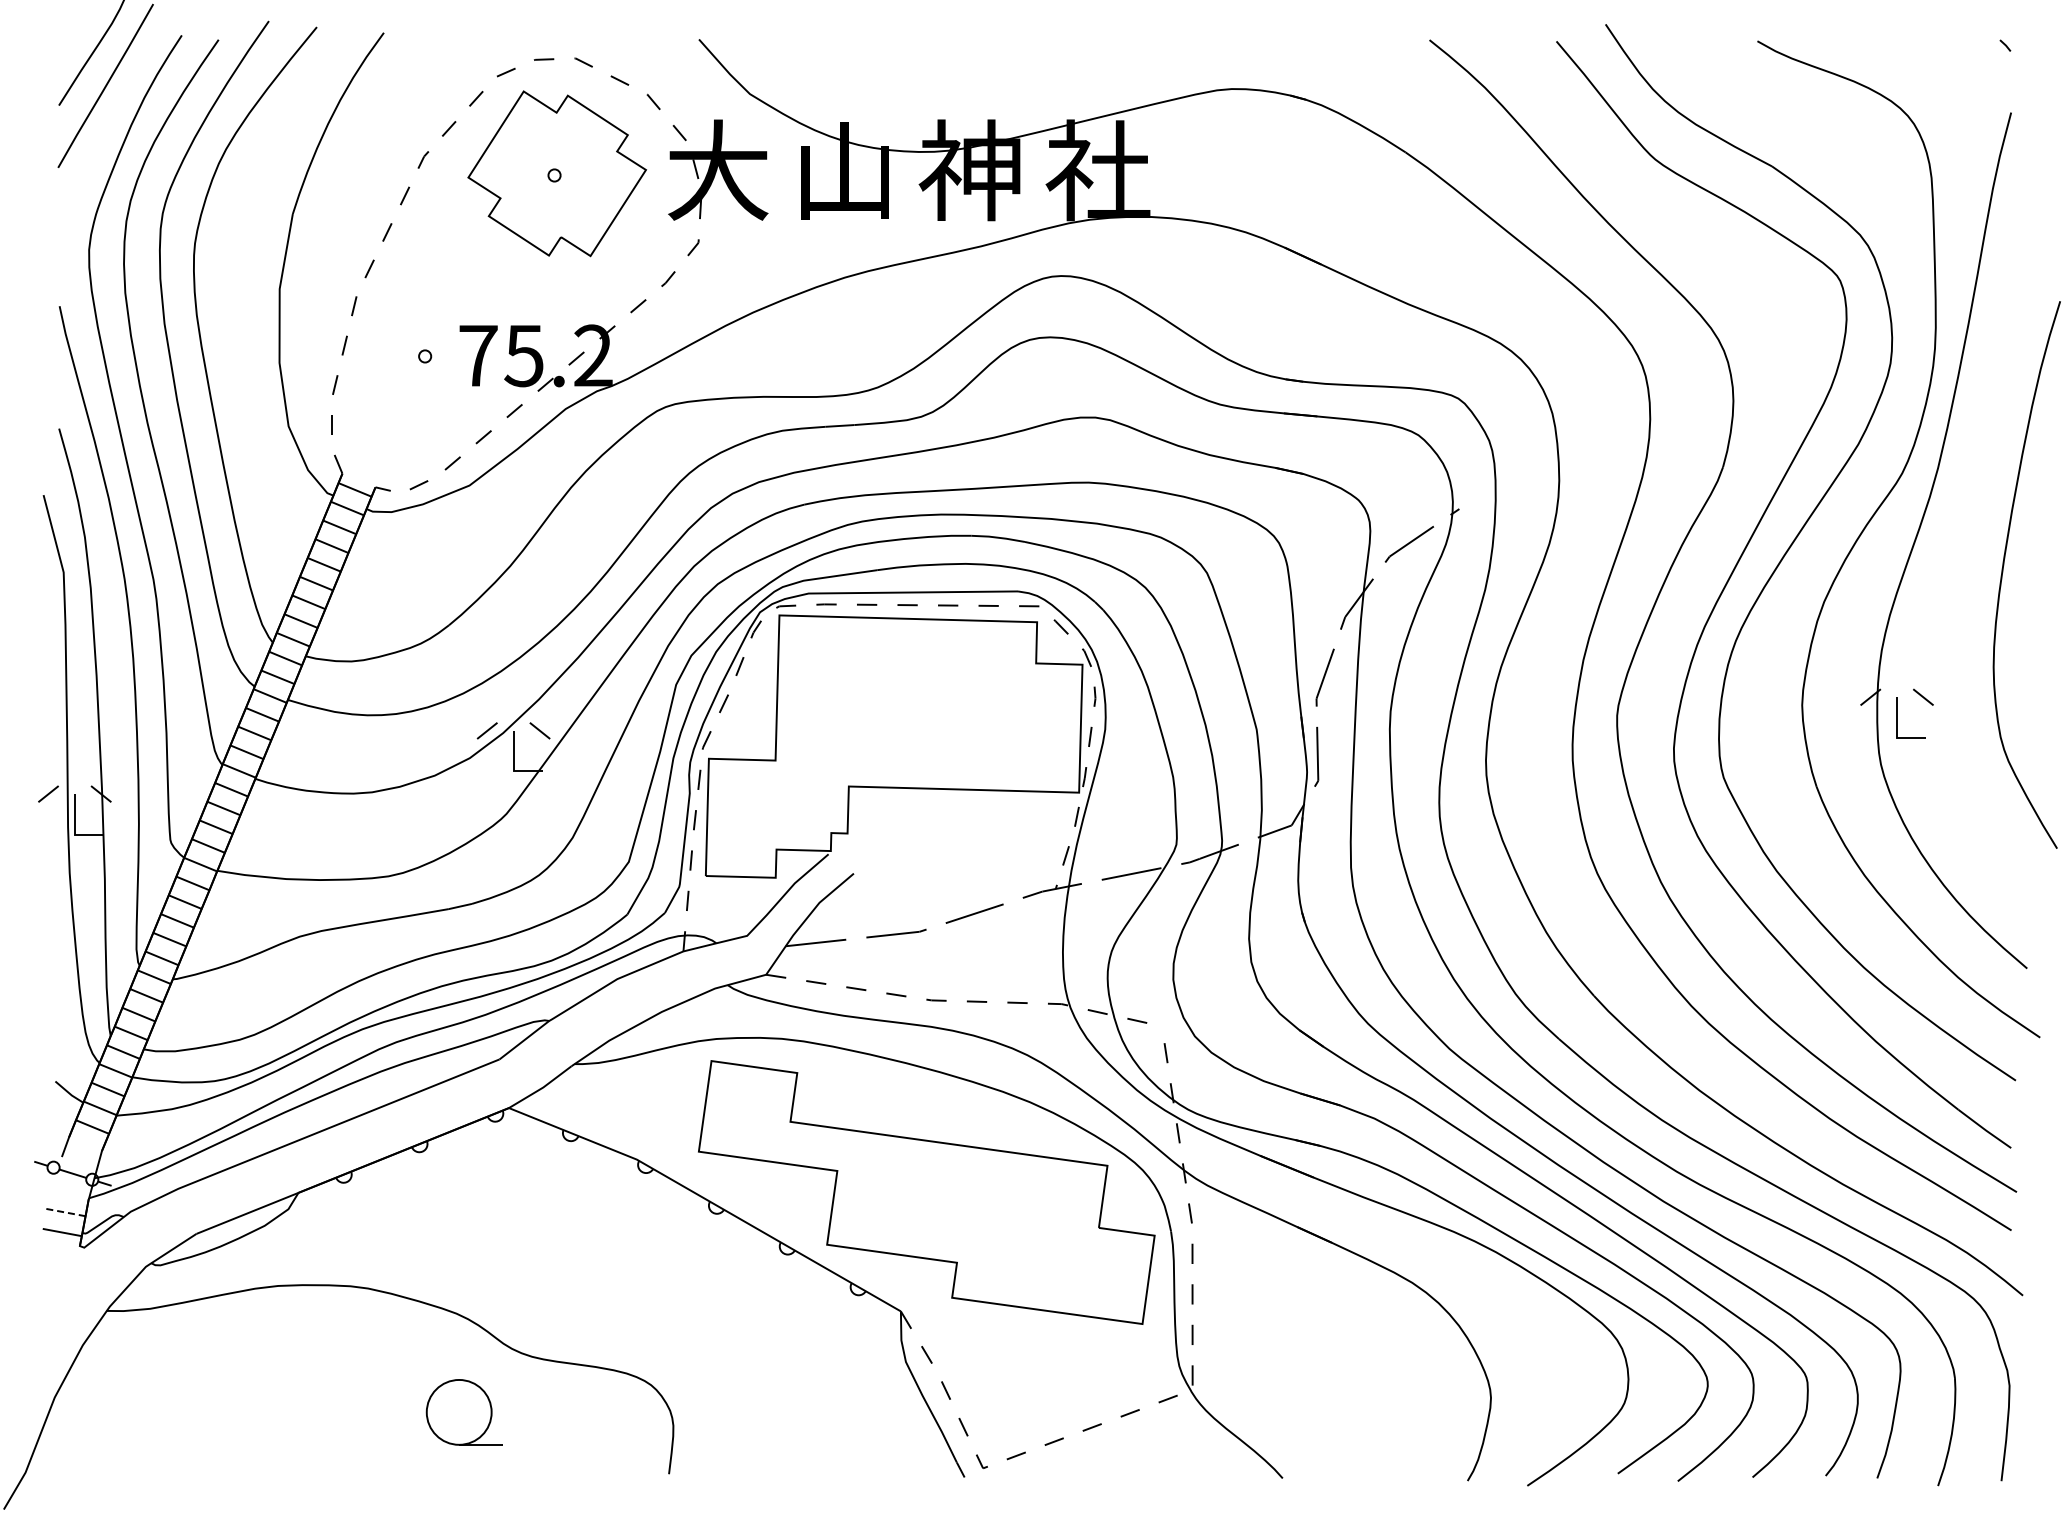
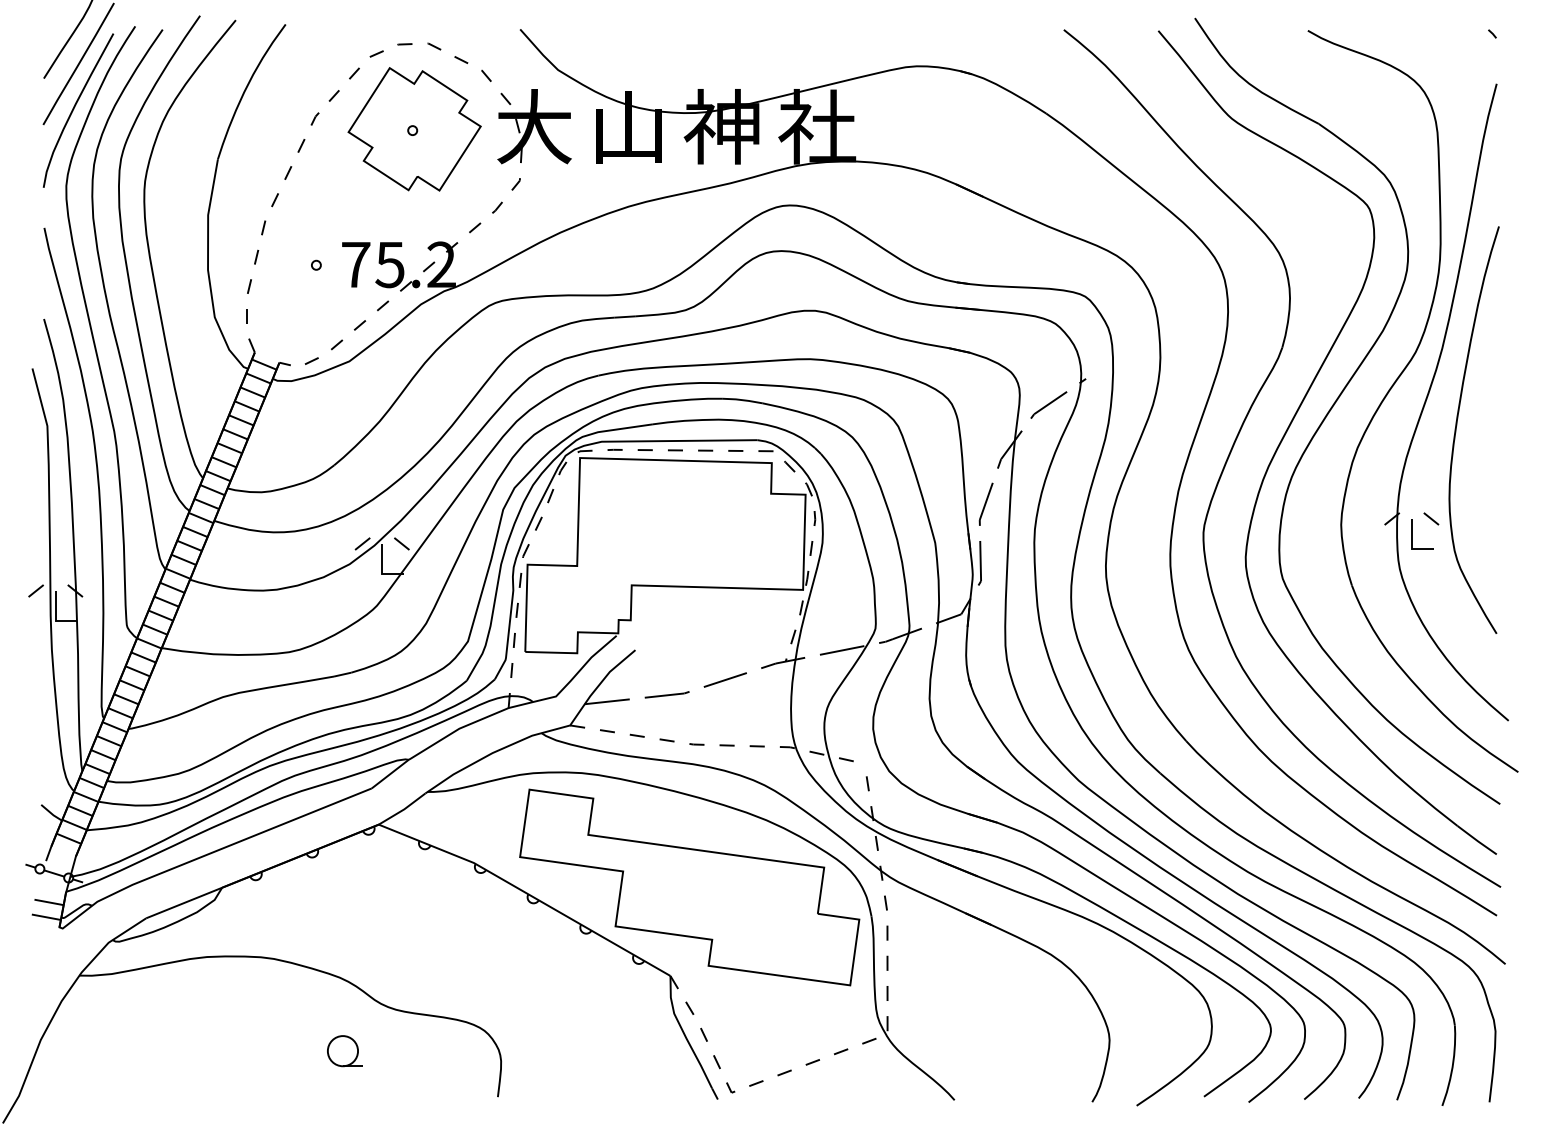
curve: (100, 145) -> (74, 108), added
curve: (2003, 572) -> (1456, 428), moved
line: (65, 1212) -> (48, 902), dashed -> solid
part: (463, 1412) -> (344, 1051), size x0.62

